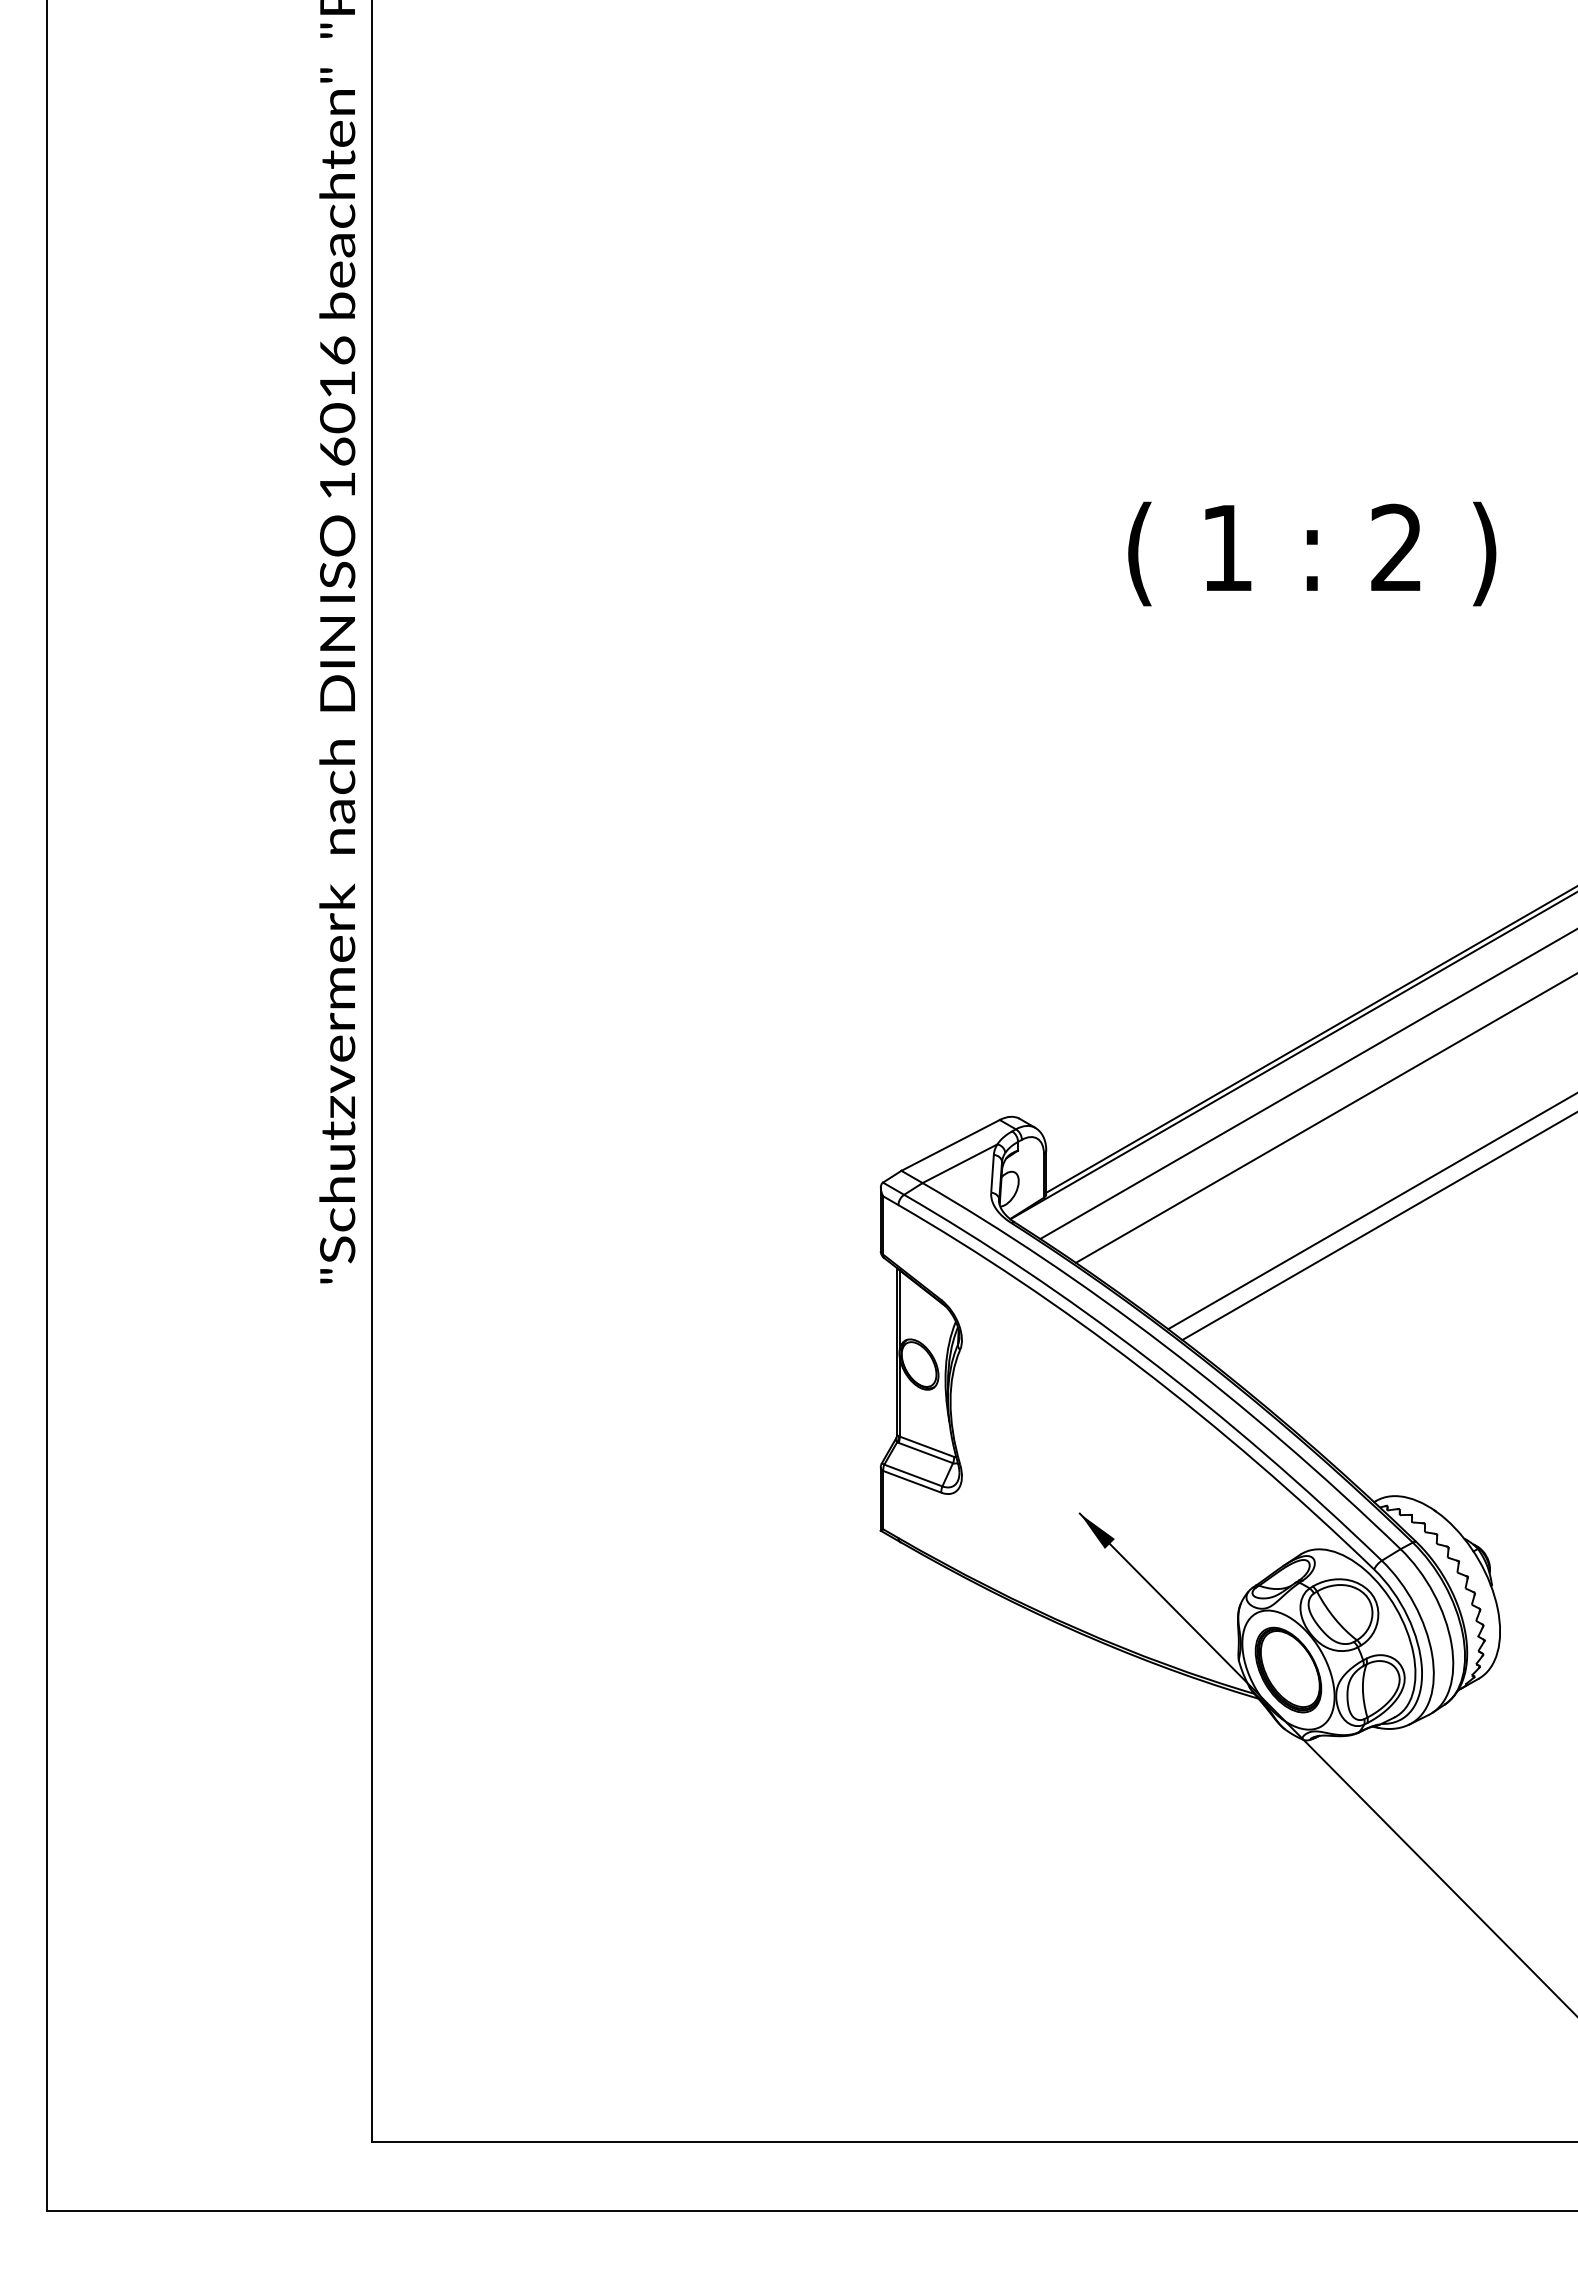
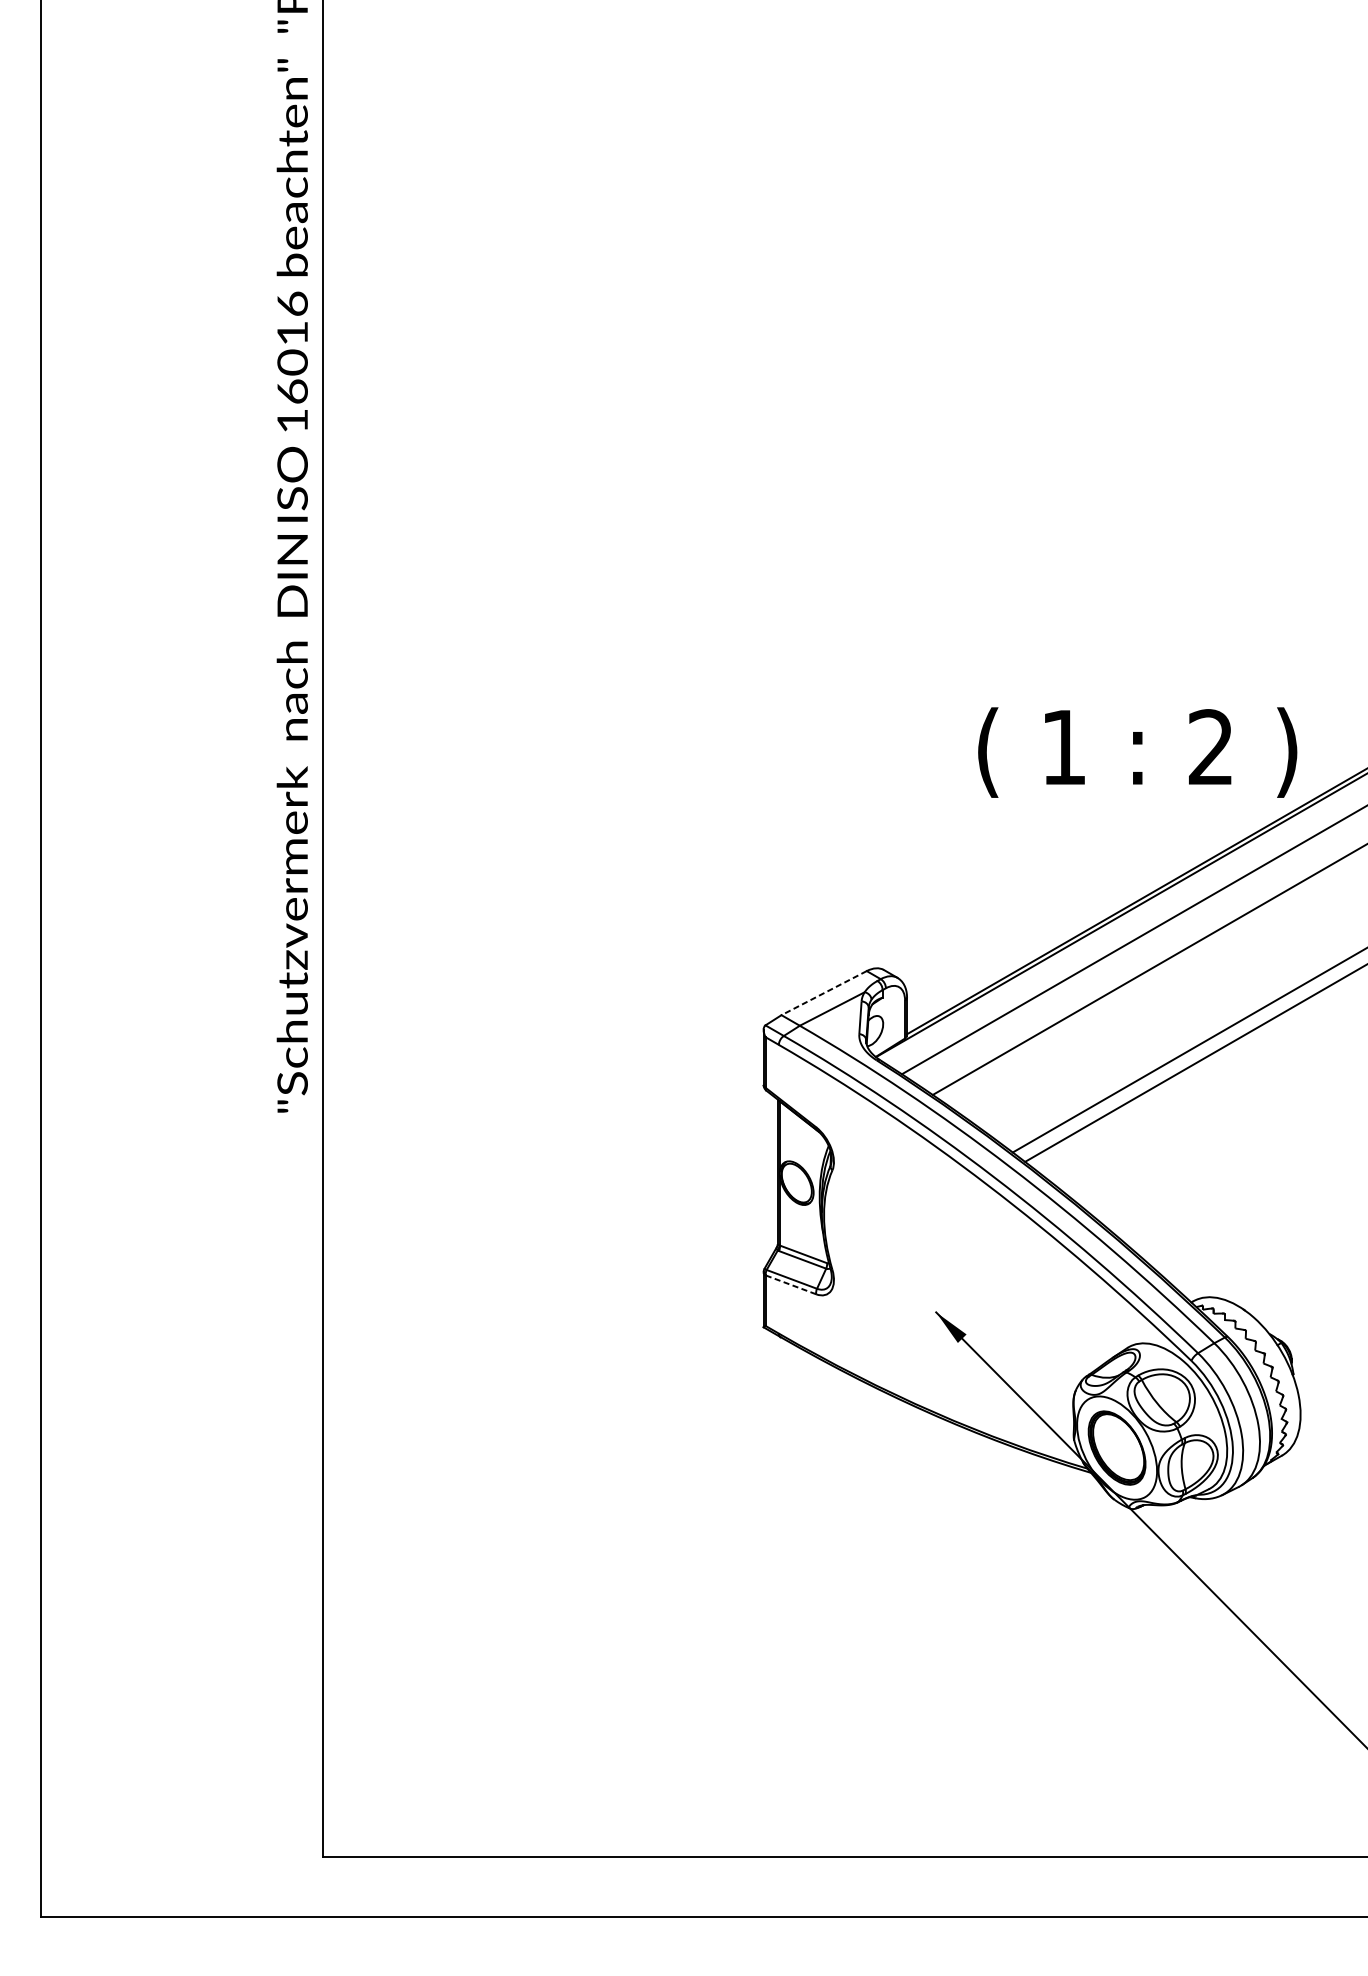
text: (1312, 553) -> (1137, 752), moved
line: (950, 1145) -> (824, 993), solid -> dashed
line: (912, 1482) -> (791, 1285), solid -> dashed

